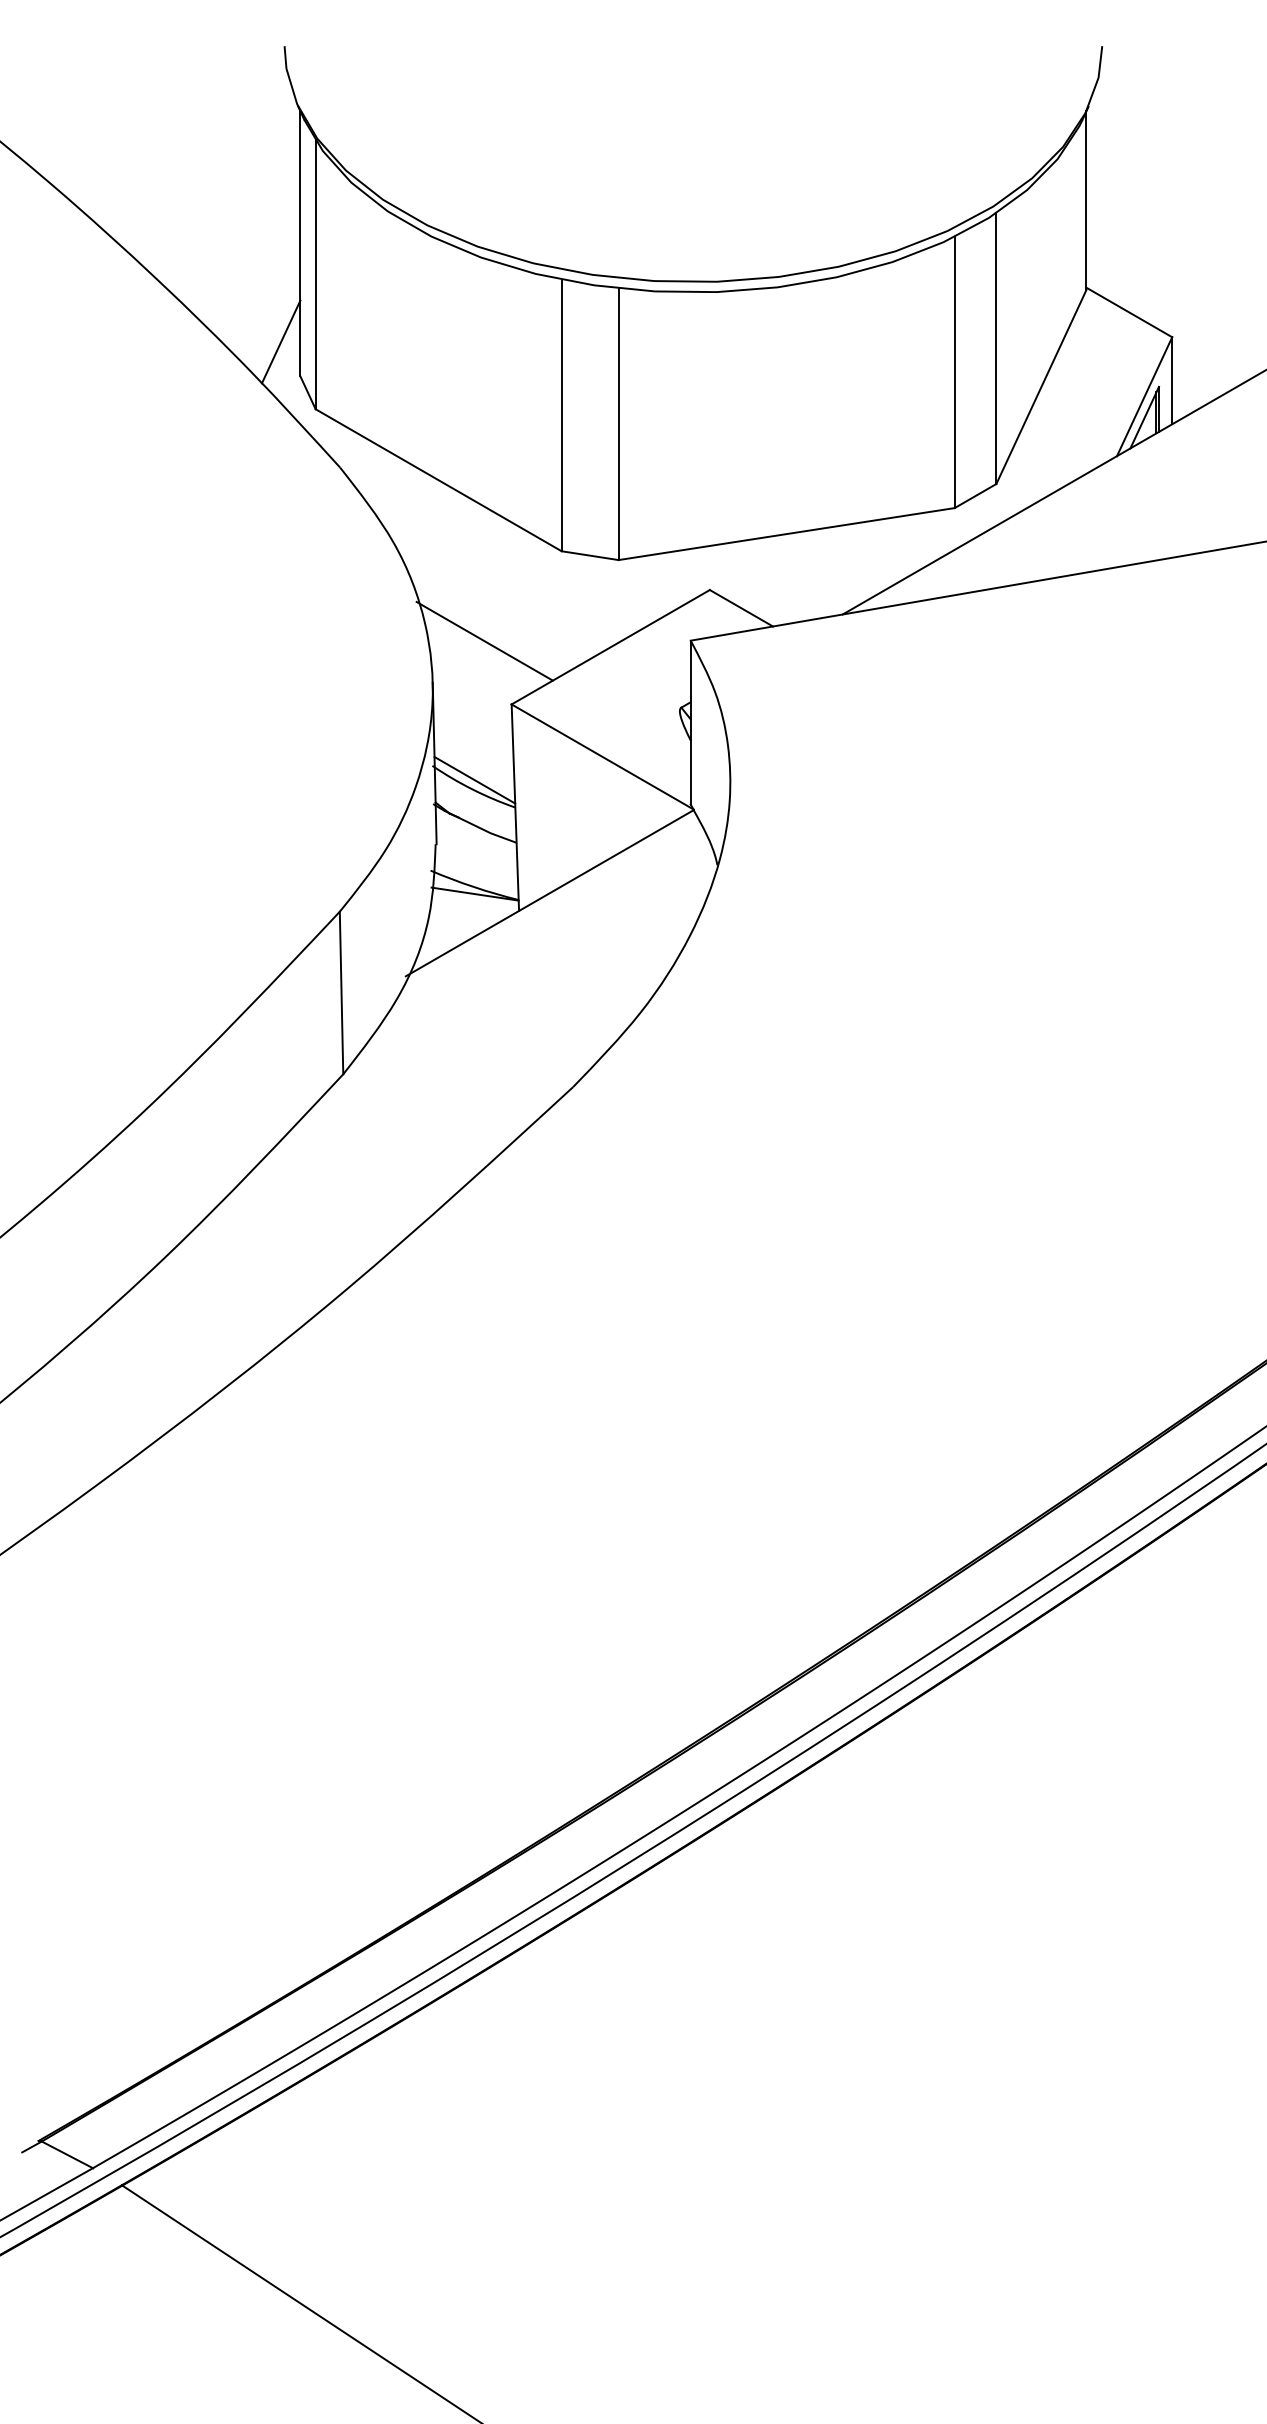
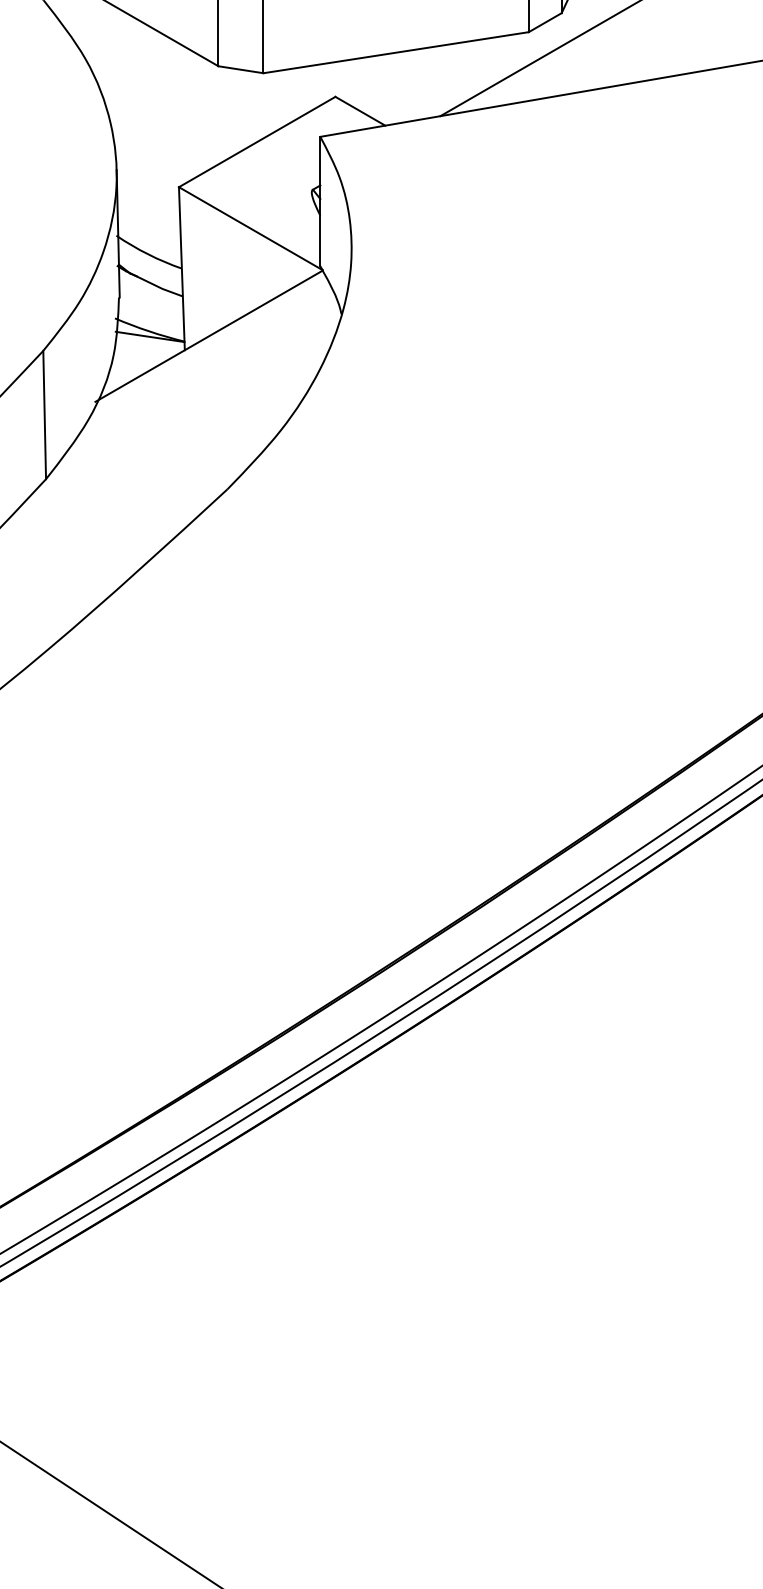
line: (484, 640) -> (157, 136), removed
line: (474, 779) -> (149, 246), removed

